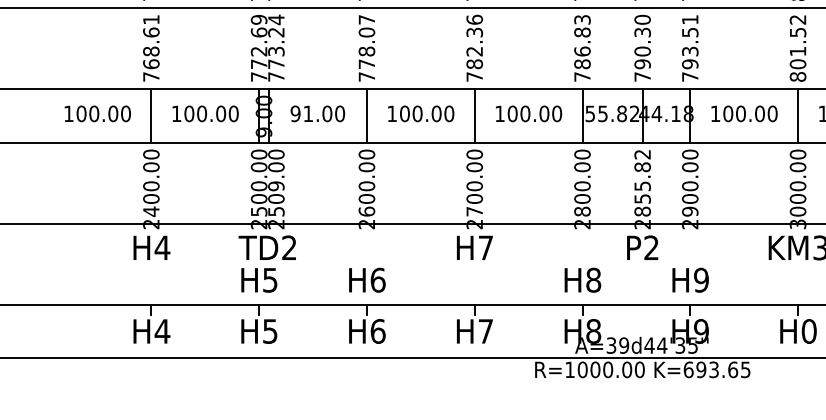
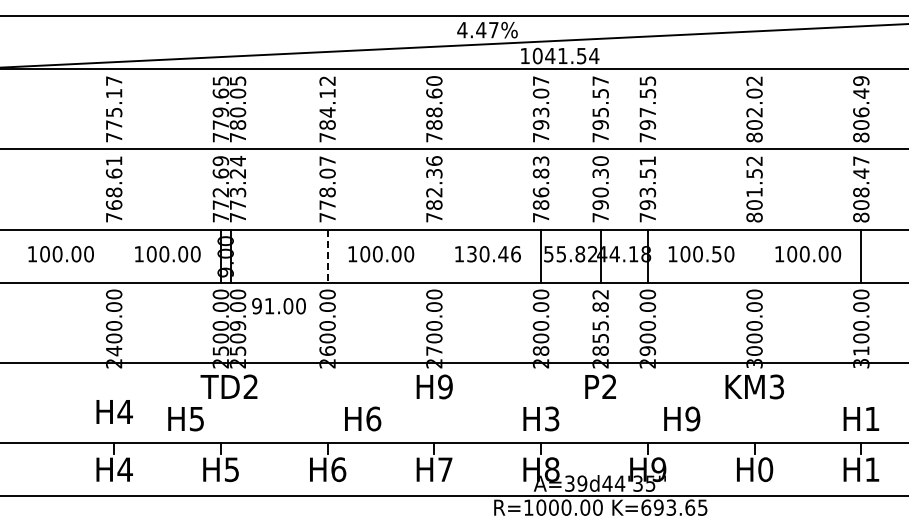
text: (317, 114) -> (278, 306), moved
text: (534, 114) -> (493, 254), 100.00 -> 130.46
text: (759, 114) -> (716, 254), 100.00 -> 100.50
line: (151, 115) -> (114, 255), removed
line: (474, 115) -> (434, 255), removed
line: (797, 115) -> (754, 255), removed
line: (366, 116) -> (327, 256), solid -> dashed
text: (151, 247) -> (114, 411), moved
text: (485, 247) -> (445, 386), H7 -> H9
text: (367, 279) -> (363, 418), moved
text: (592, 279) -> (551, 418), H8 -> H3
text: (690, 279) -> (682, 418), moved
text: (258, 280) -> (185, 419), moved

